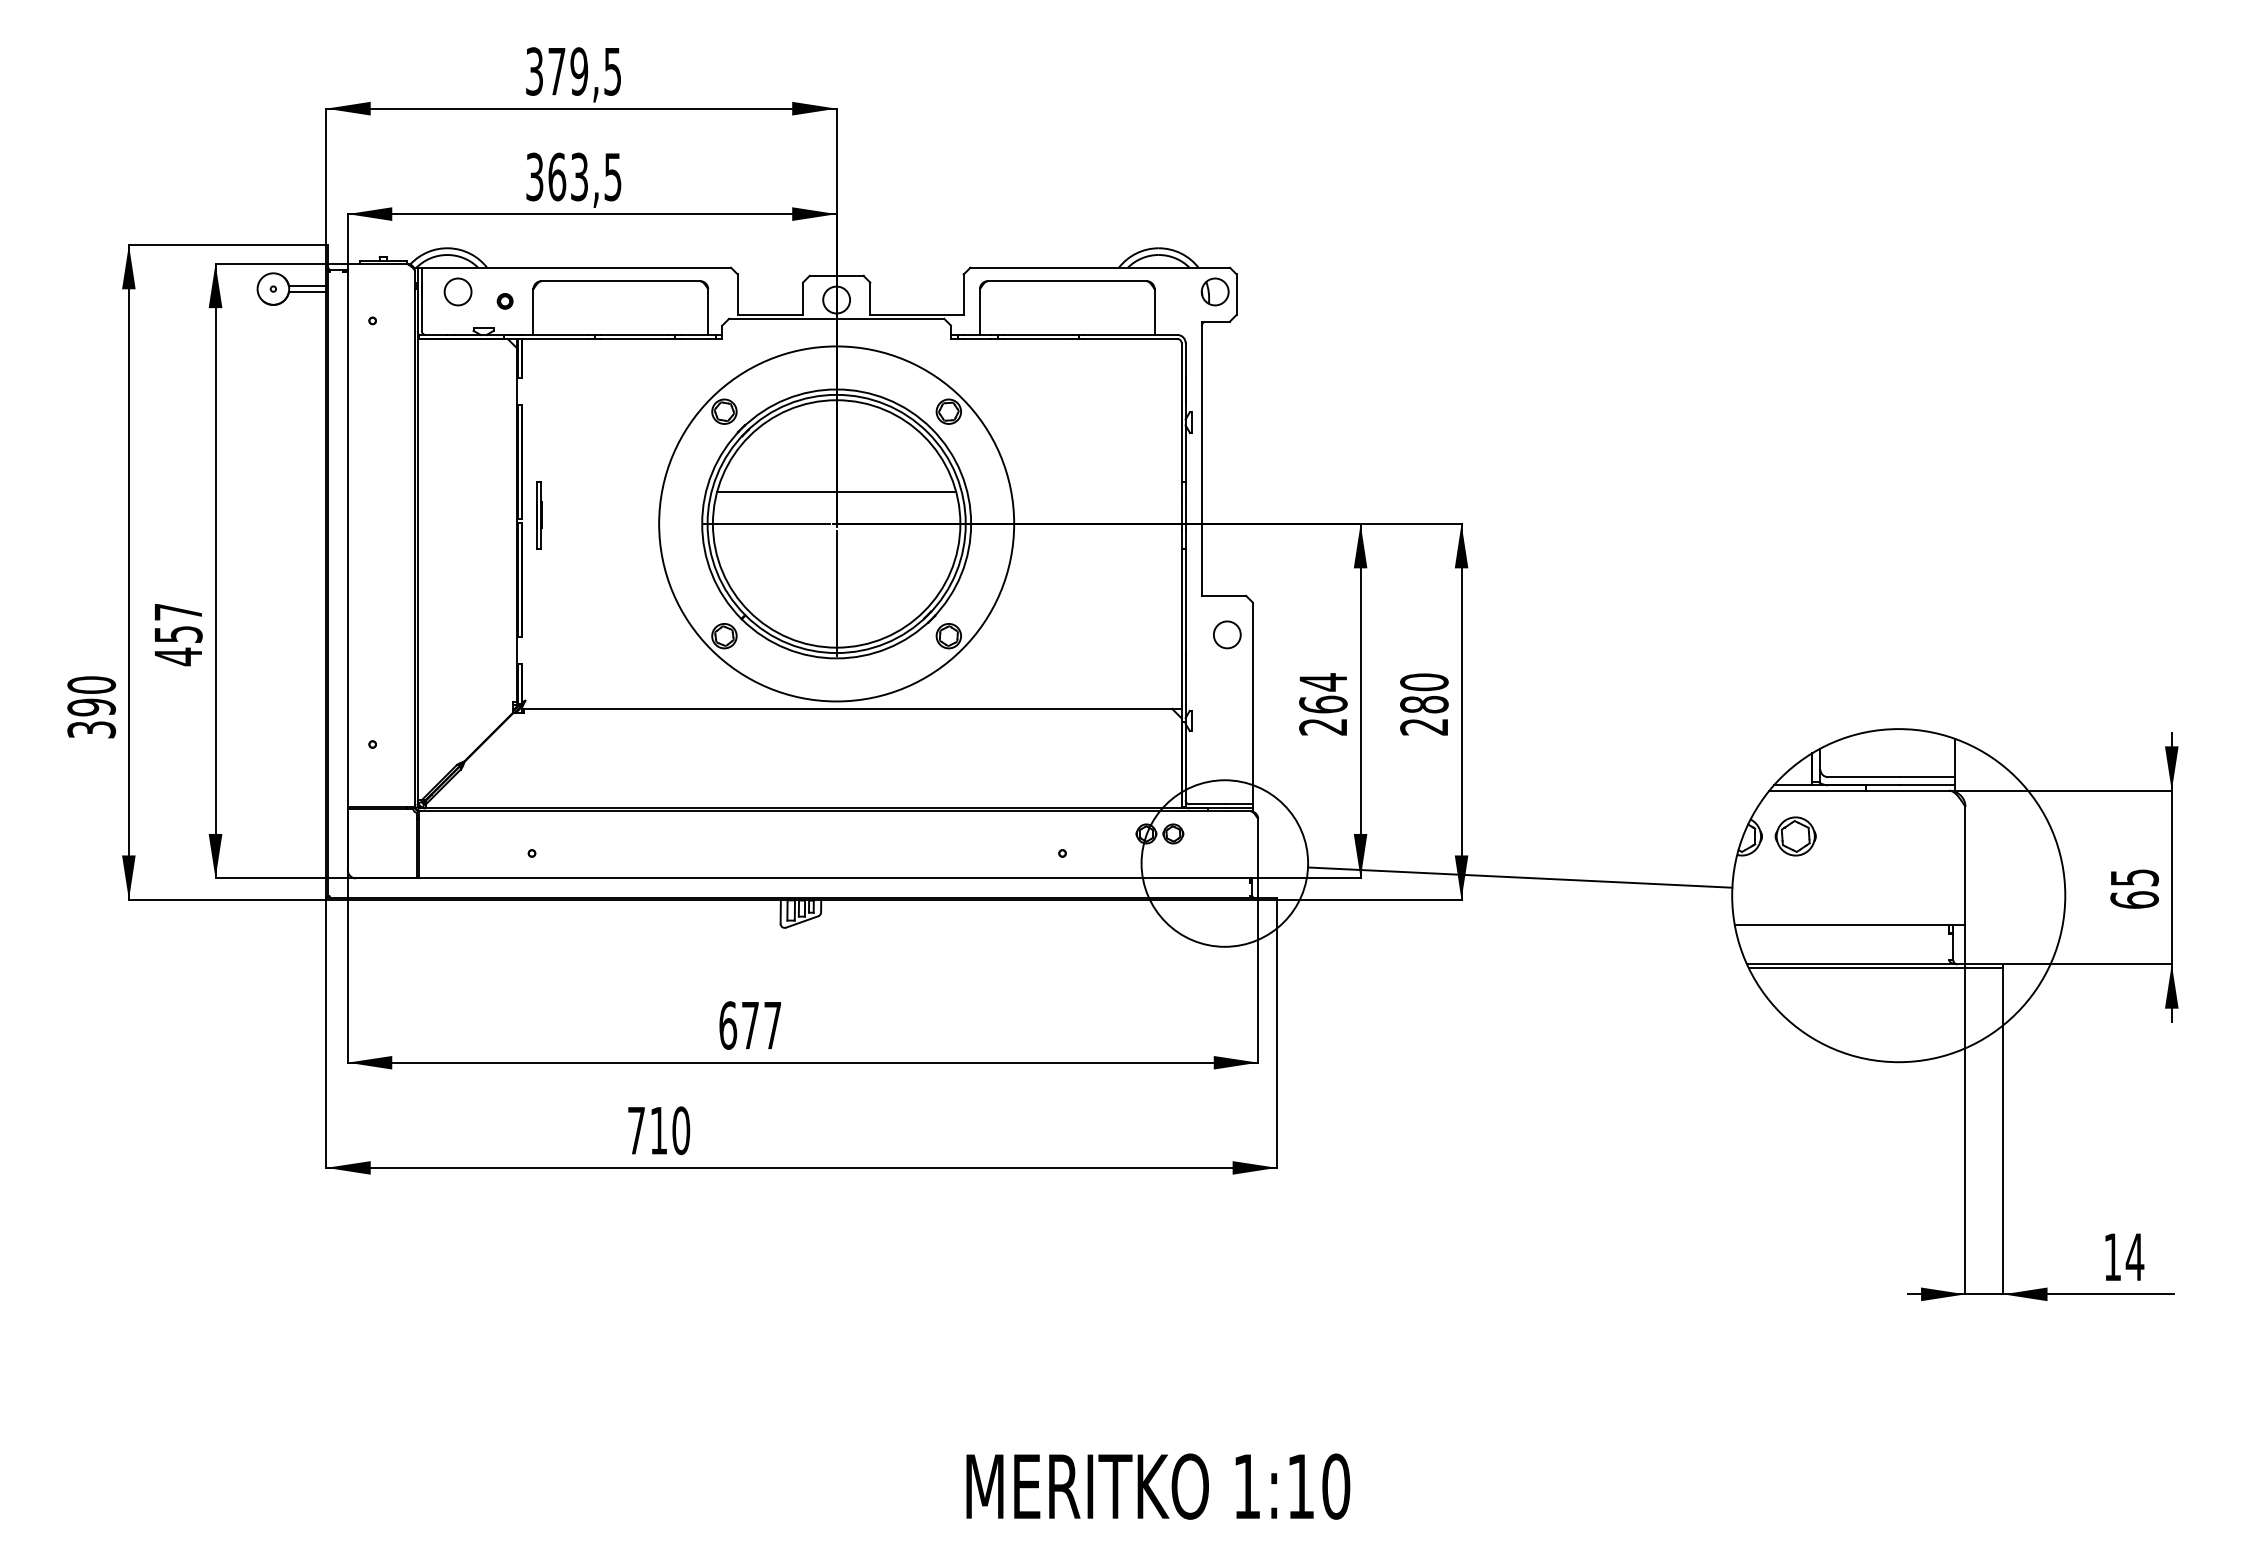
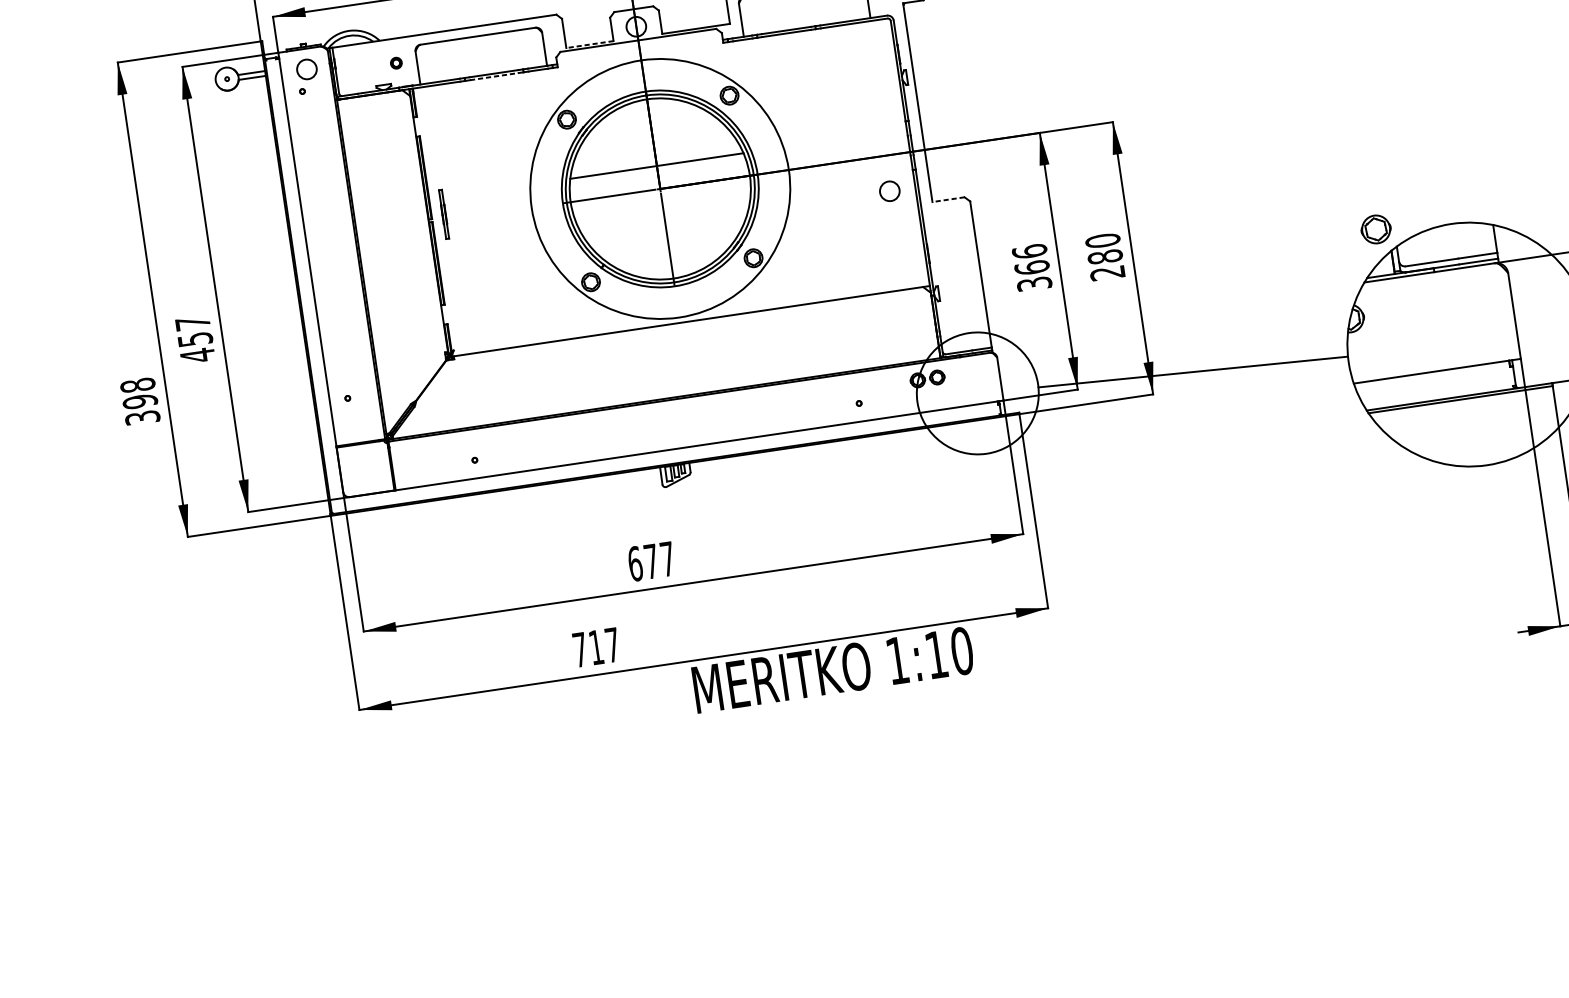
circle: (457, 291) -> (306, 69), moved
line: (770, 314) -> (589, 44), solid -> dashed
line: (634, 339) -> (494, 76), solid -> dashed
line: (1223, 595) -> (948, 199), solid -> dashed
circle: (1227, 634) -> (889, 191), moved
text: (91, 684) -> (137, 384), 390 -> 398
text: (1323, 704) -> (1032, 267), 264 -> 366
part: (1795, 836) -> (1375, 229), moved
text: (681, 1130) -> (612, 644), 710 -> 717
text: (1158, 1486) -> (833, 670), moved

